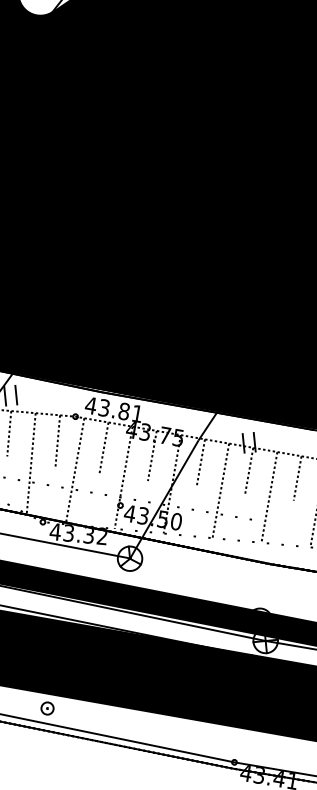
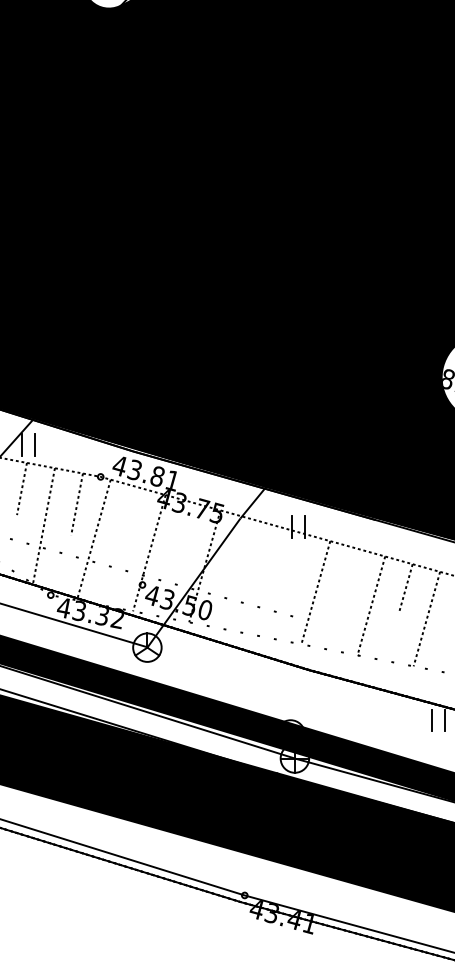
line: (103, 448) -> (129, 516), removed
line: (152, 455) -> (185, 530), removed
line: (200, 463) -> (239, 545), removed
line: (249, 470) -> (295, 559), removed
line: (297, 477) -> (350, 573), removed
line: (220, 490) -> (260, 579), removed
part: (47, 708) -> (34, 811), removed

